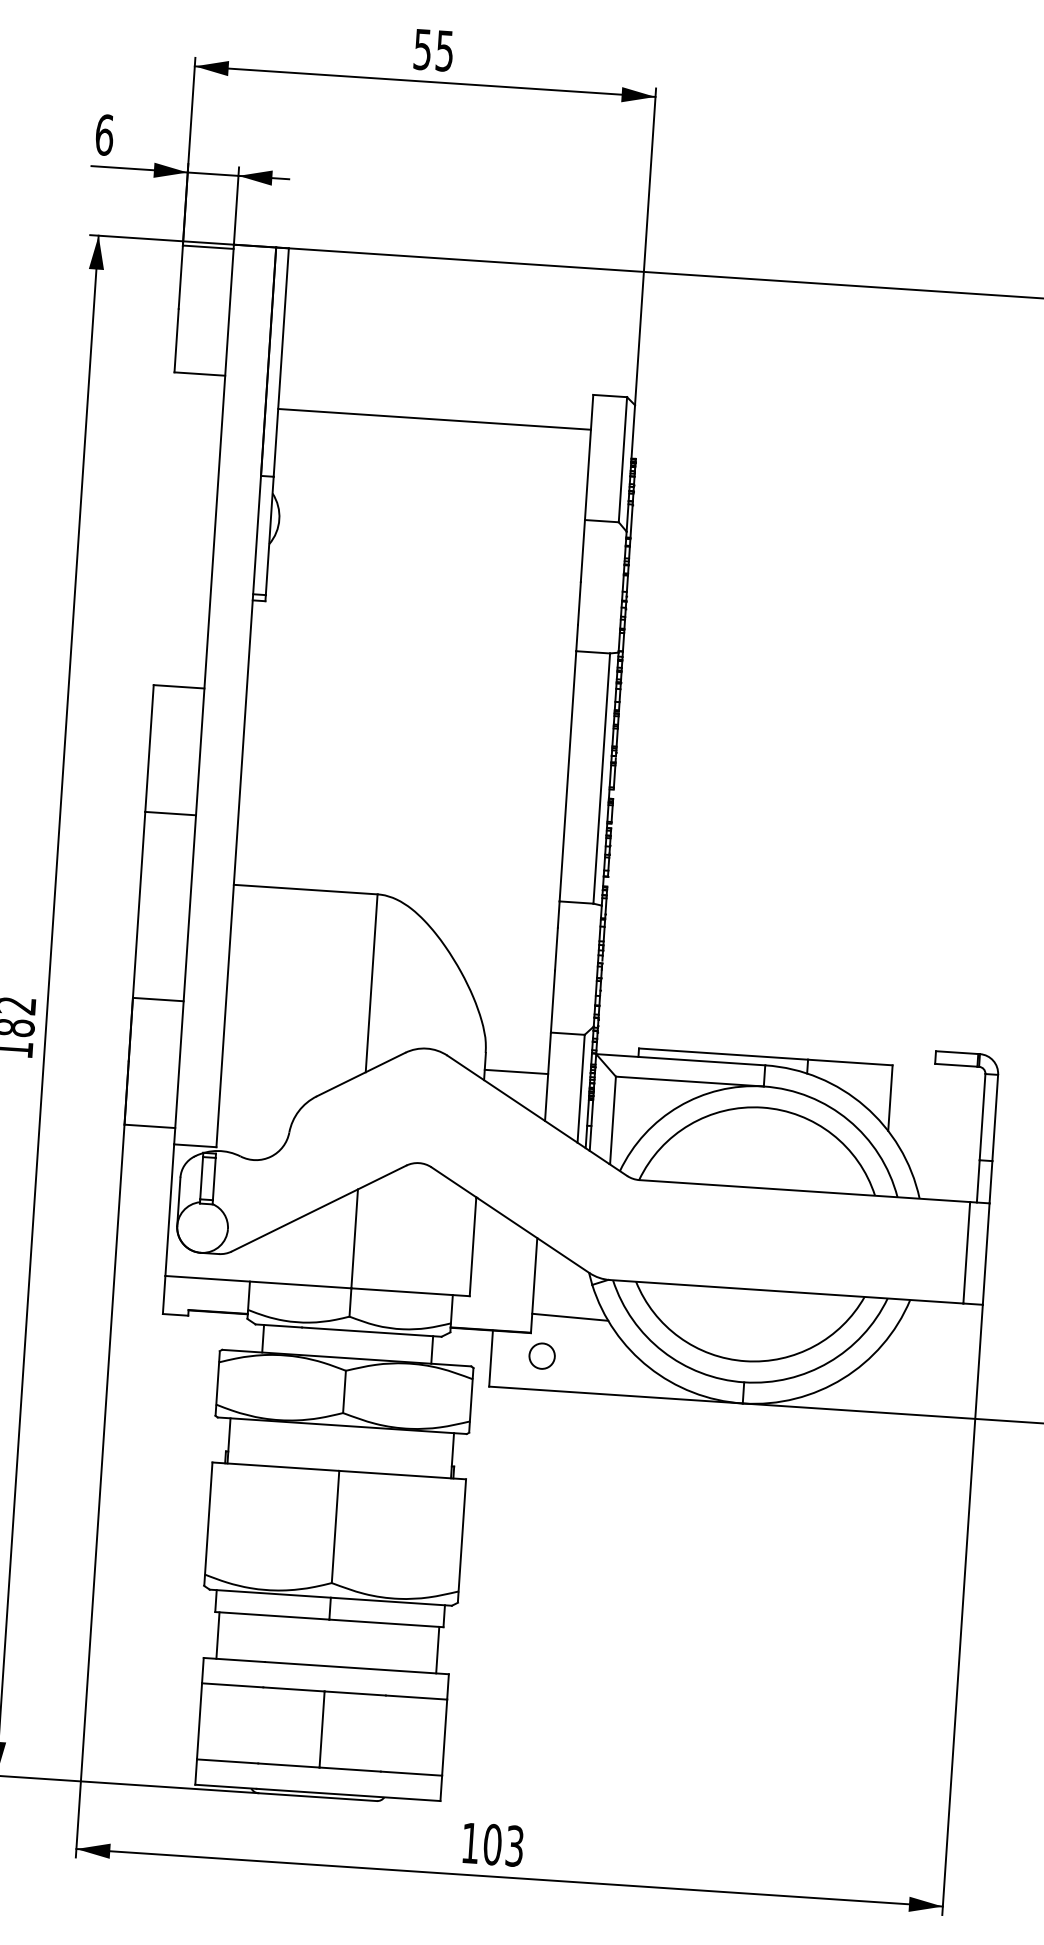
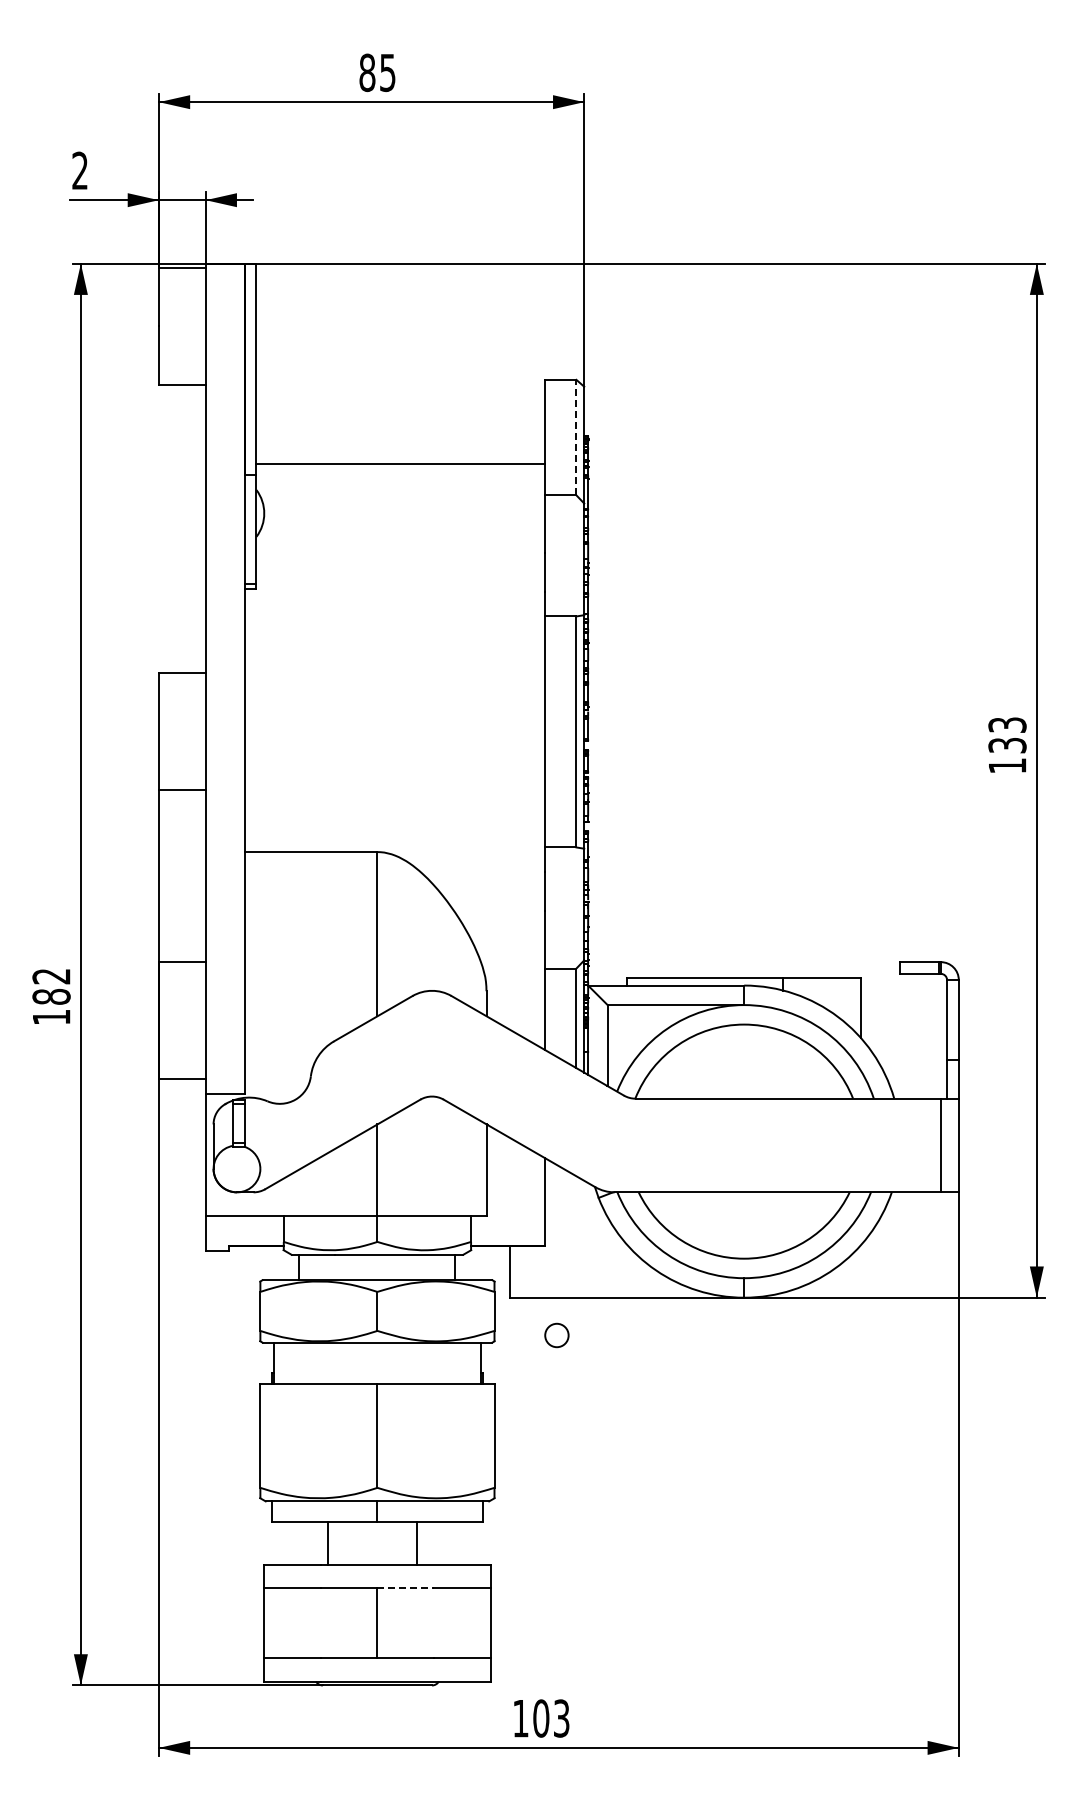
text: (422, 49) -> (367, 72), 55 -> 85
text: (104, 134) -> (80, 170), 6 -> 2
line: (434, 419) -> (400, 464), moved
line: (623, 459) -> (576, 437), solid -> dashed
line: (515, 1071) -> (515, 1006), removed
line: (570, 1316) -> (580, 1228), removed
circle: (541, 1356) -> (556, 1335), moved
line: (218, 1634) -> (328, 1542), moved
line: (437, 1649) -> (416, 1542), moved
line: (356, 1693) -> (406, 1587), solid -> dashed

